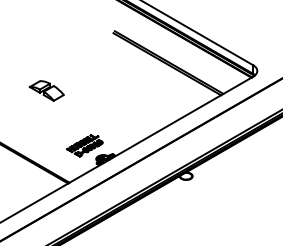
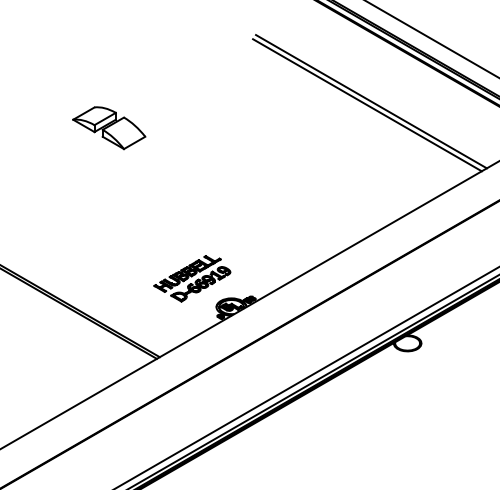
part: (46, 90) -> (108, 127), moved

